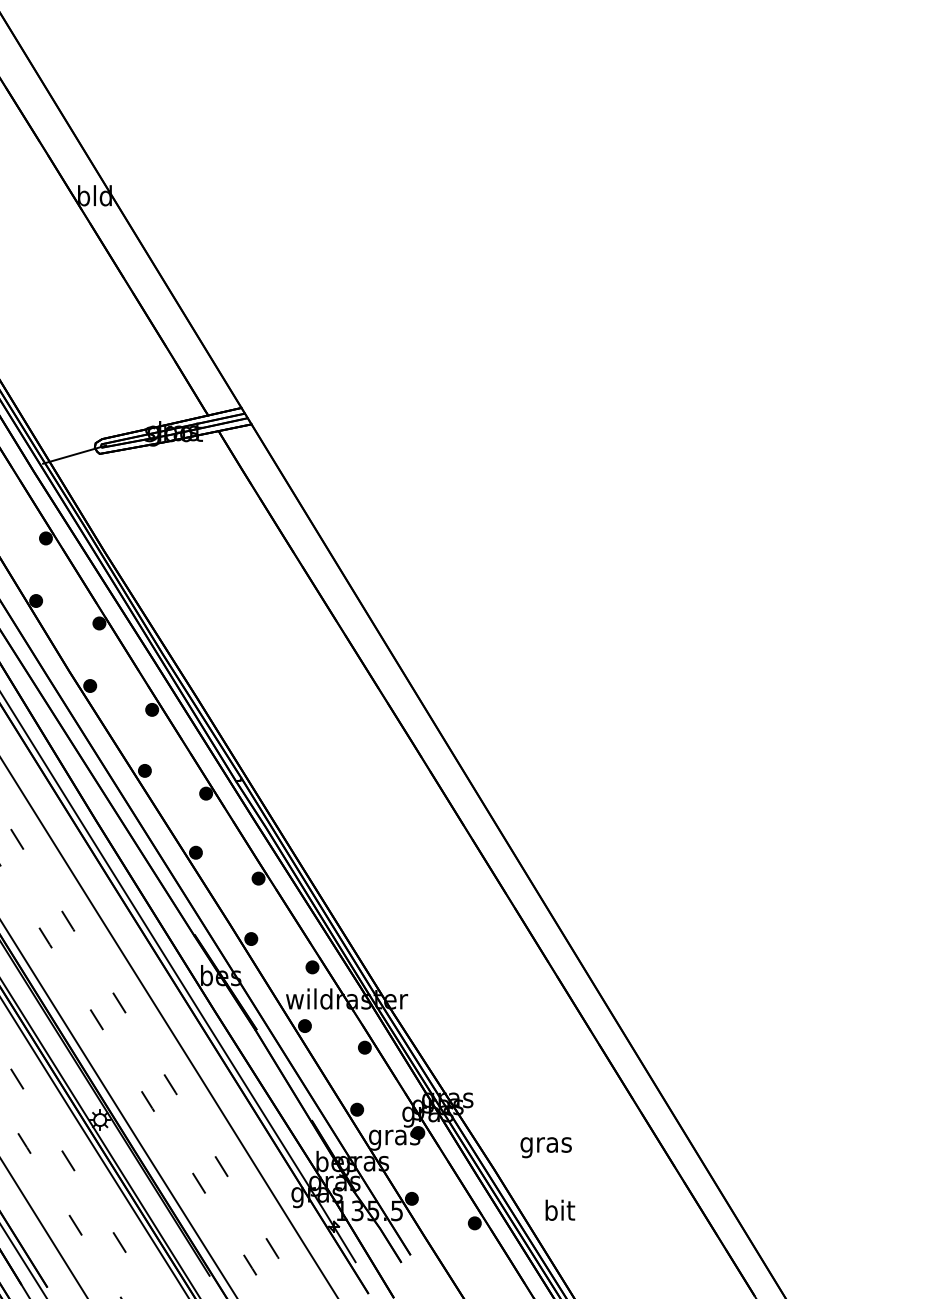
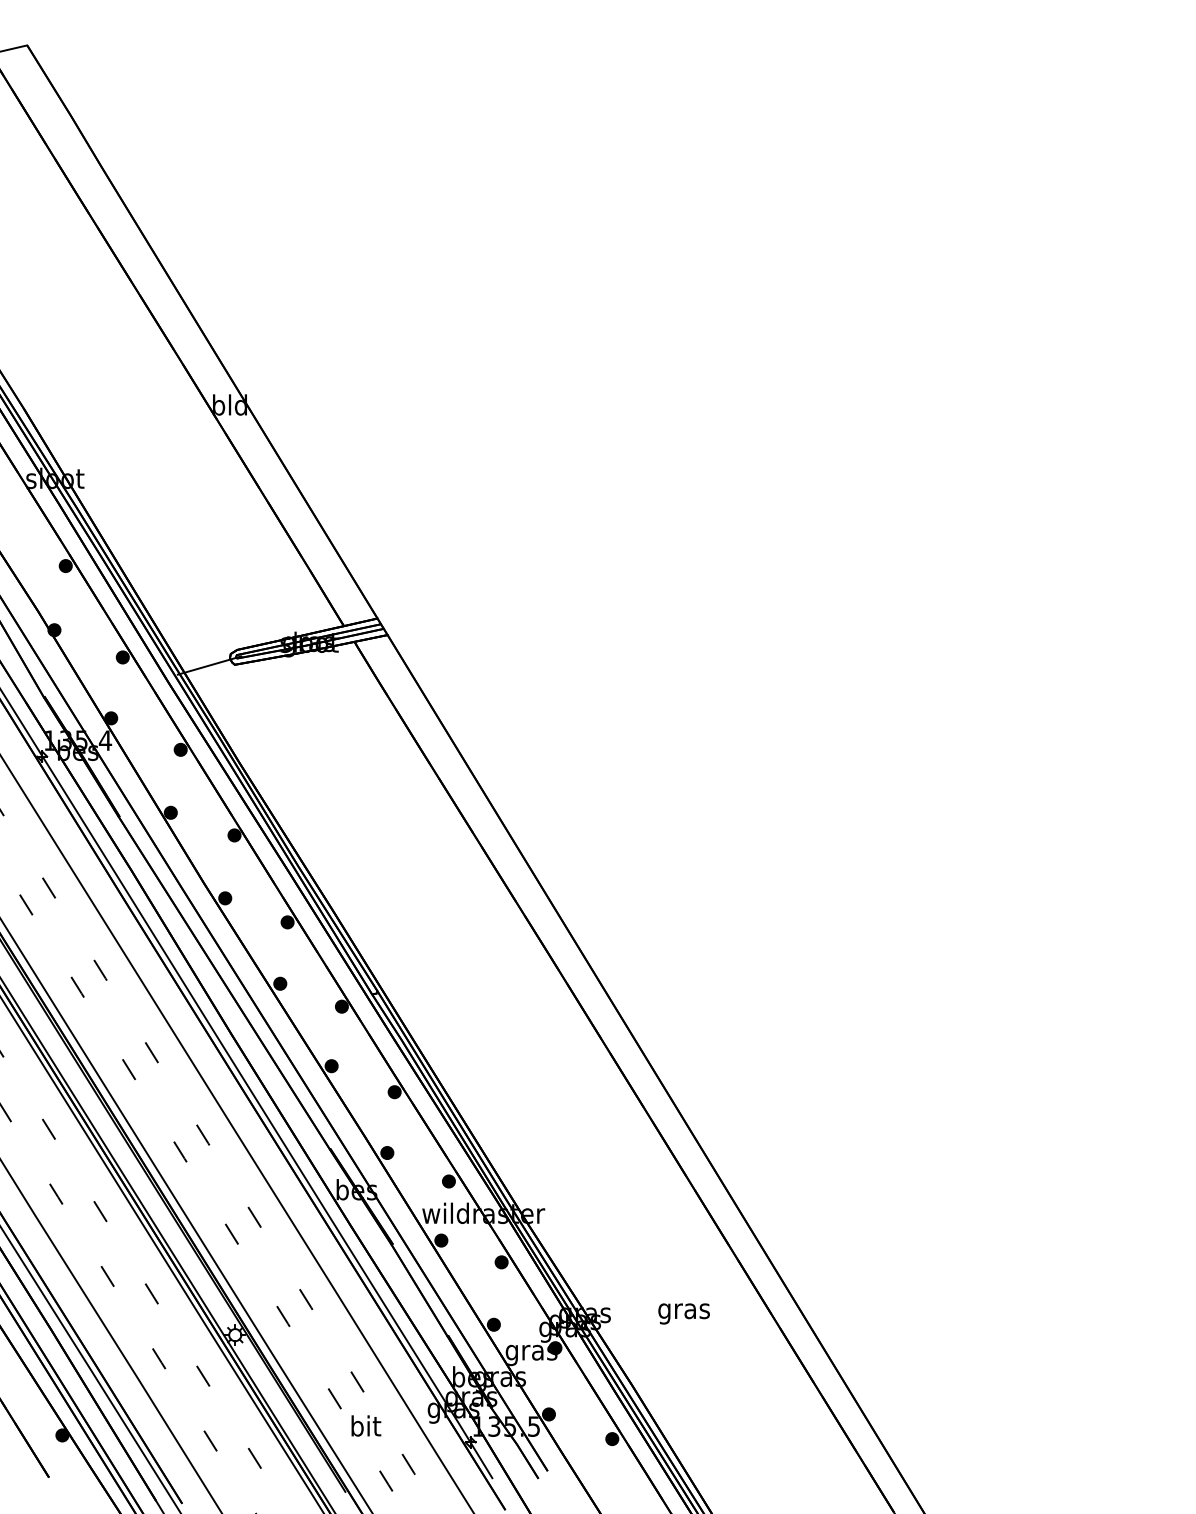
text: (545, 1147) -> (683, 1313), moved
text: (560, 1209) -> (366, 1425), moved

